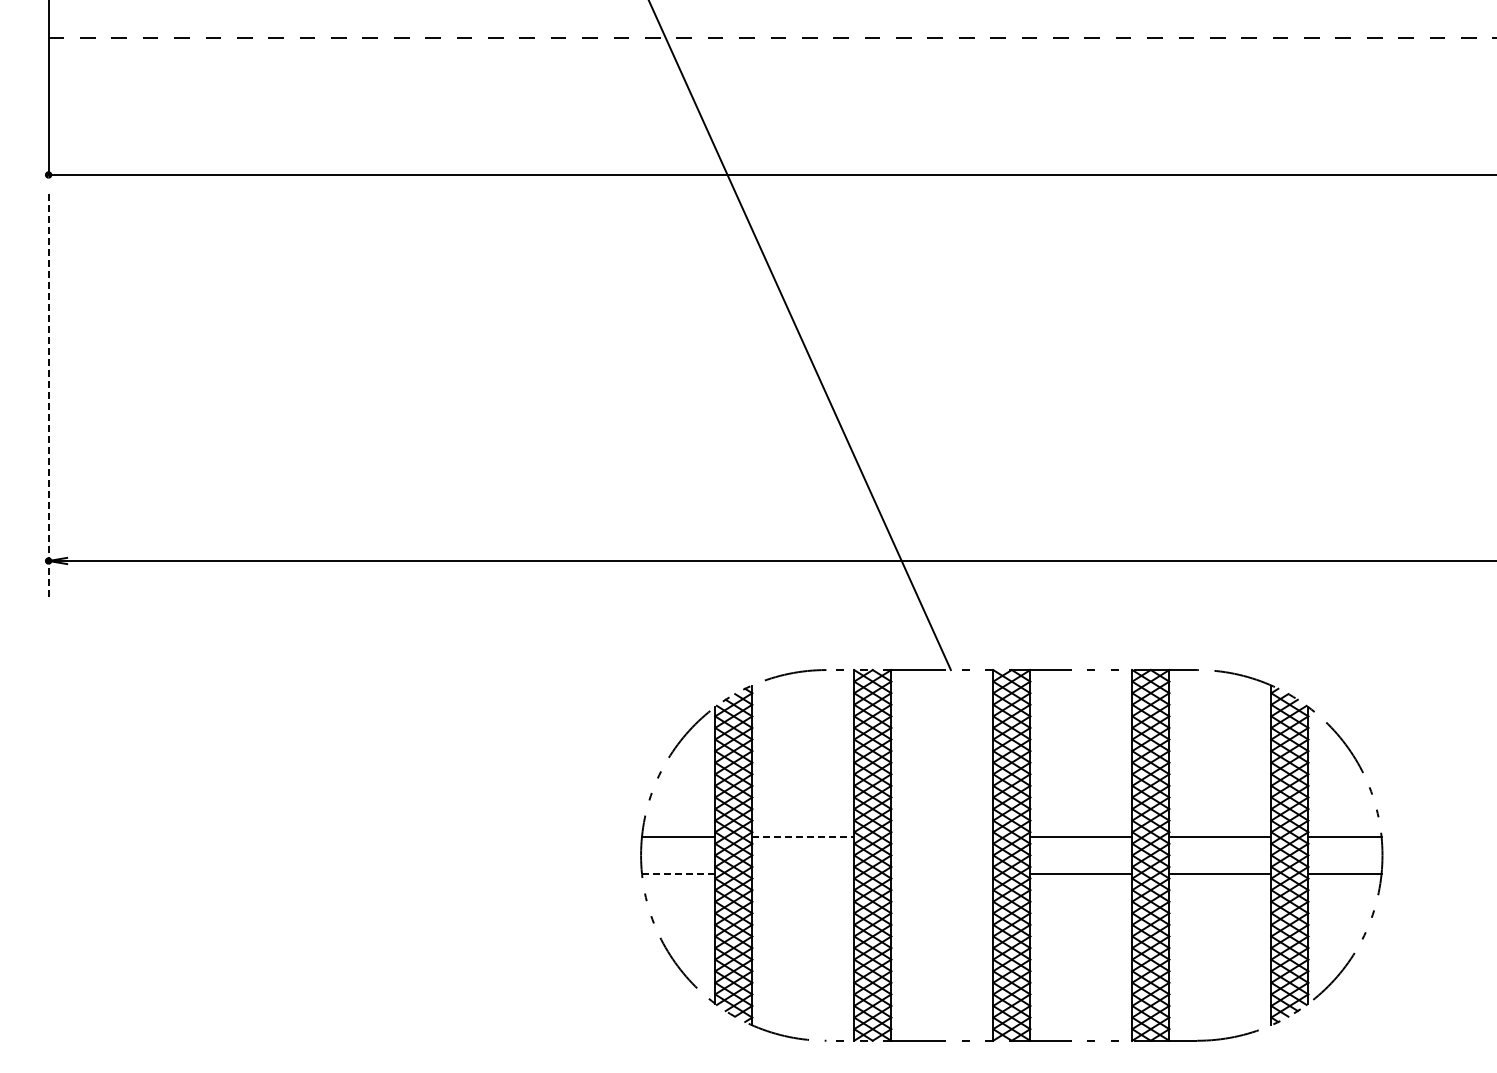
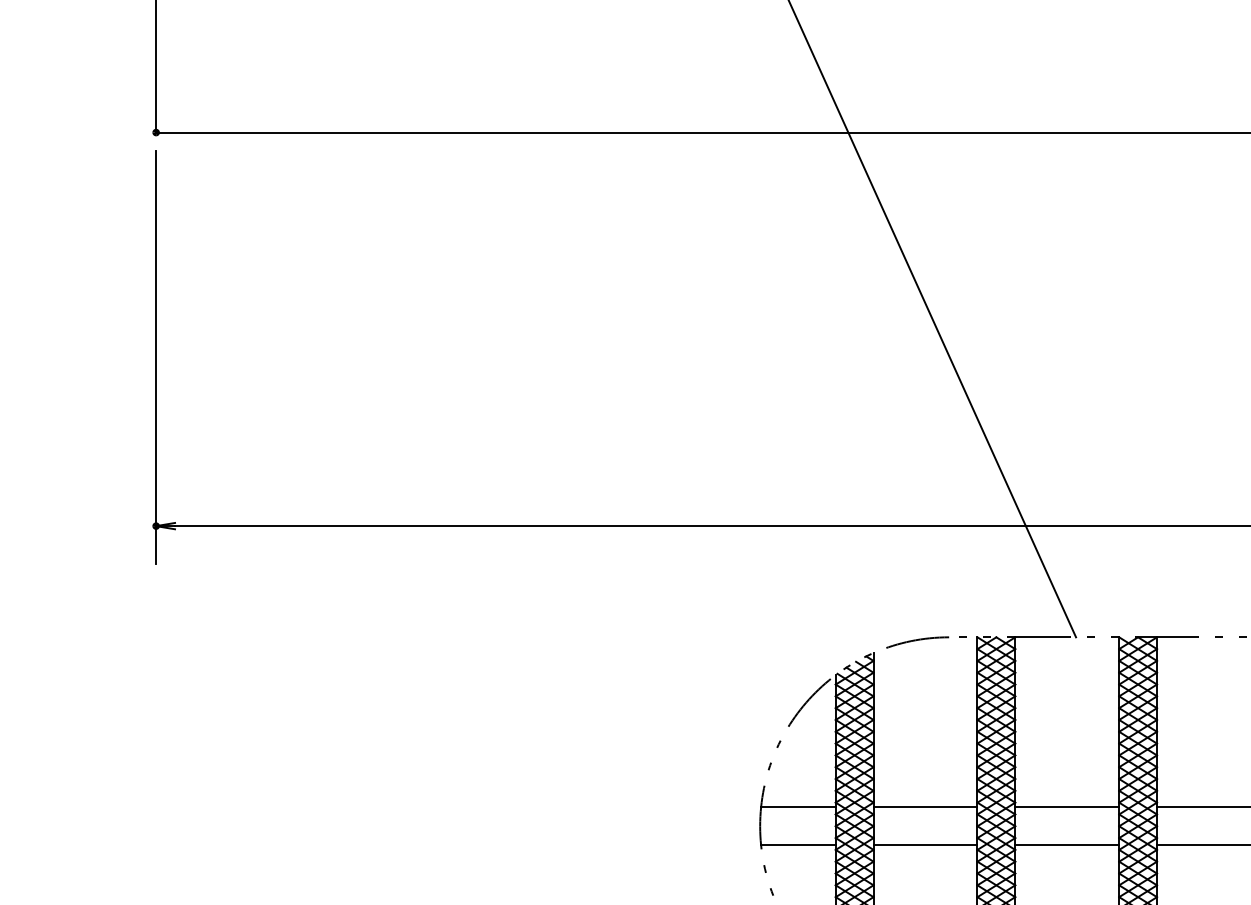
line: (48, 396) -> (156, 358), dashed -> solid
line: (803, 836) -> (925, 807), dashed -> solid
line: (942, 836) -> (1067, 807), added
line: (678, 873) -> (798, 844), dashed -> solid
line: (803, 873) -> (925, 844), added
line: (942, 873) -> (1067, 844), added

